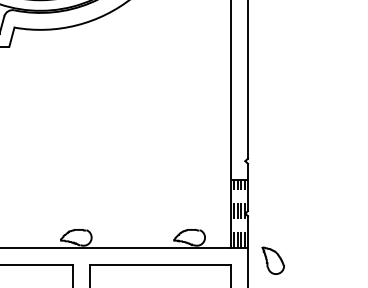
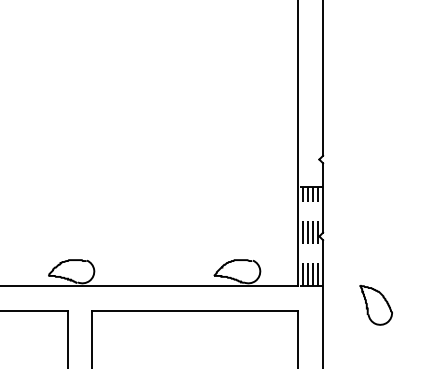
part: (272, 260) -> (375, 304), moved

